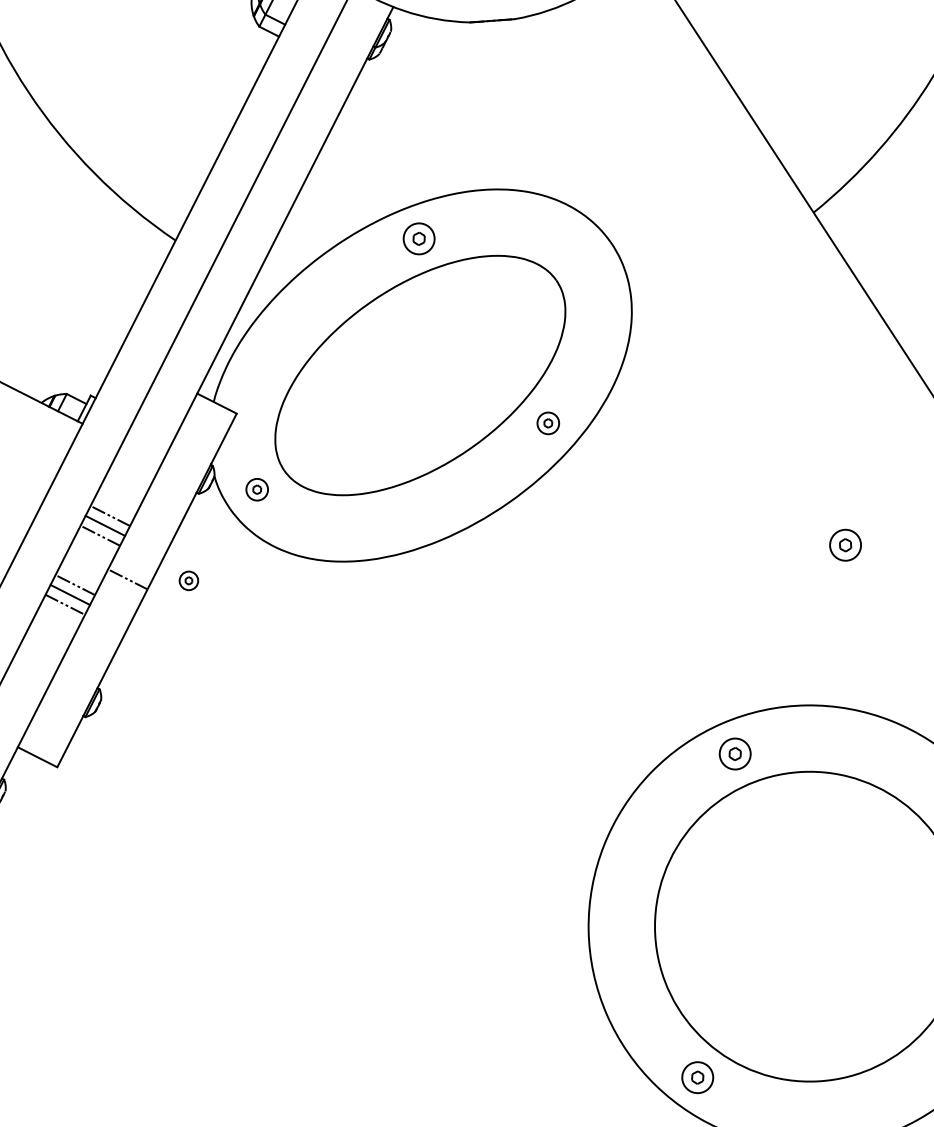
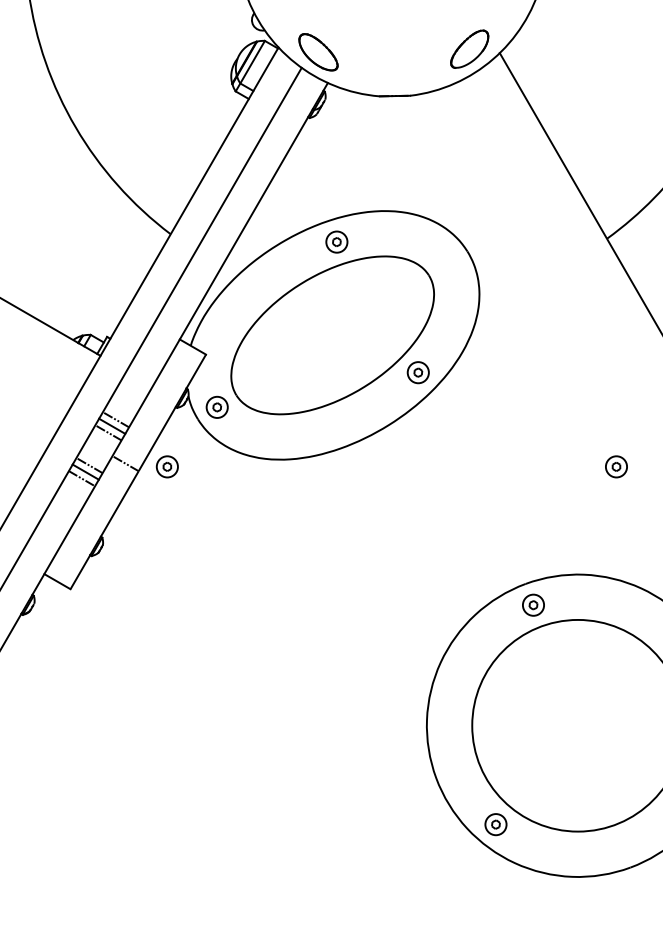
part: (547, 423) -> (417, 372), size x1.43
part: (256, 488) -> (216, 406), size x1.43
part: (187, 580) -> (166, 466), size x1.67

